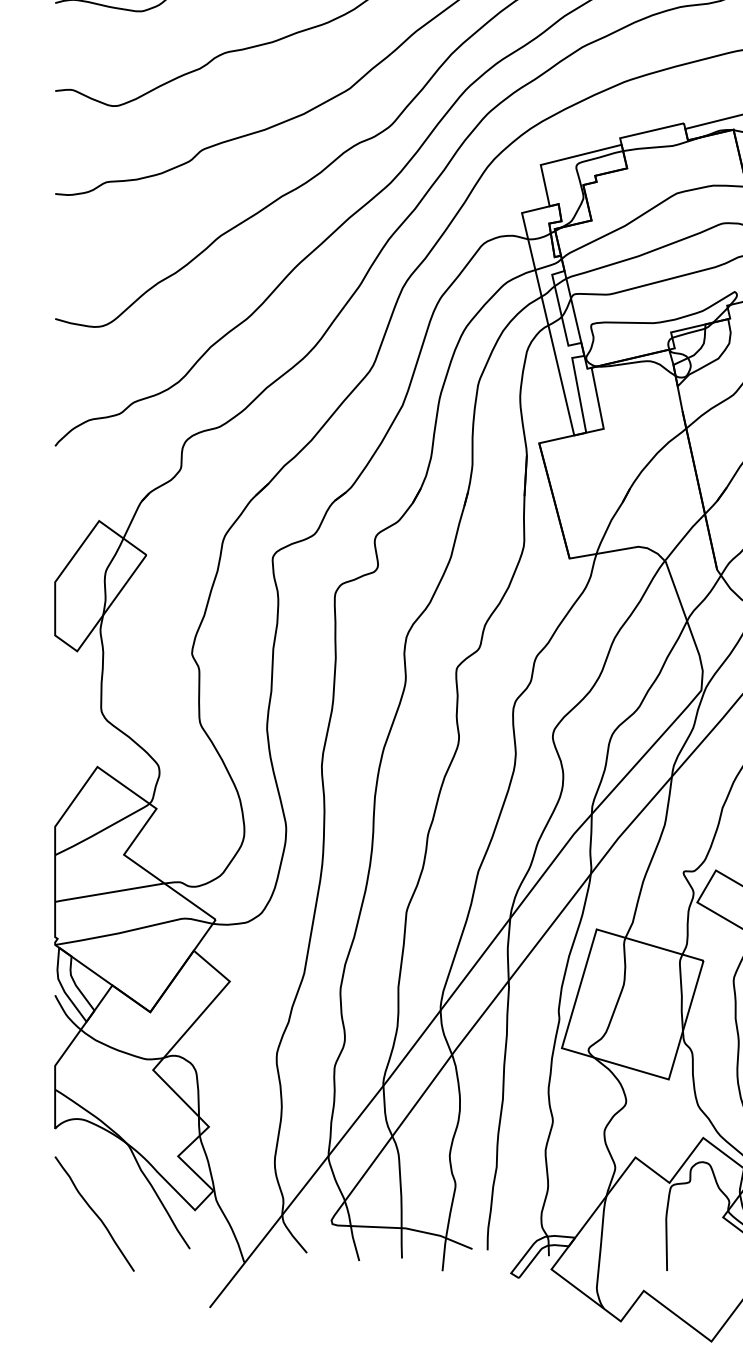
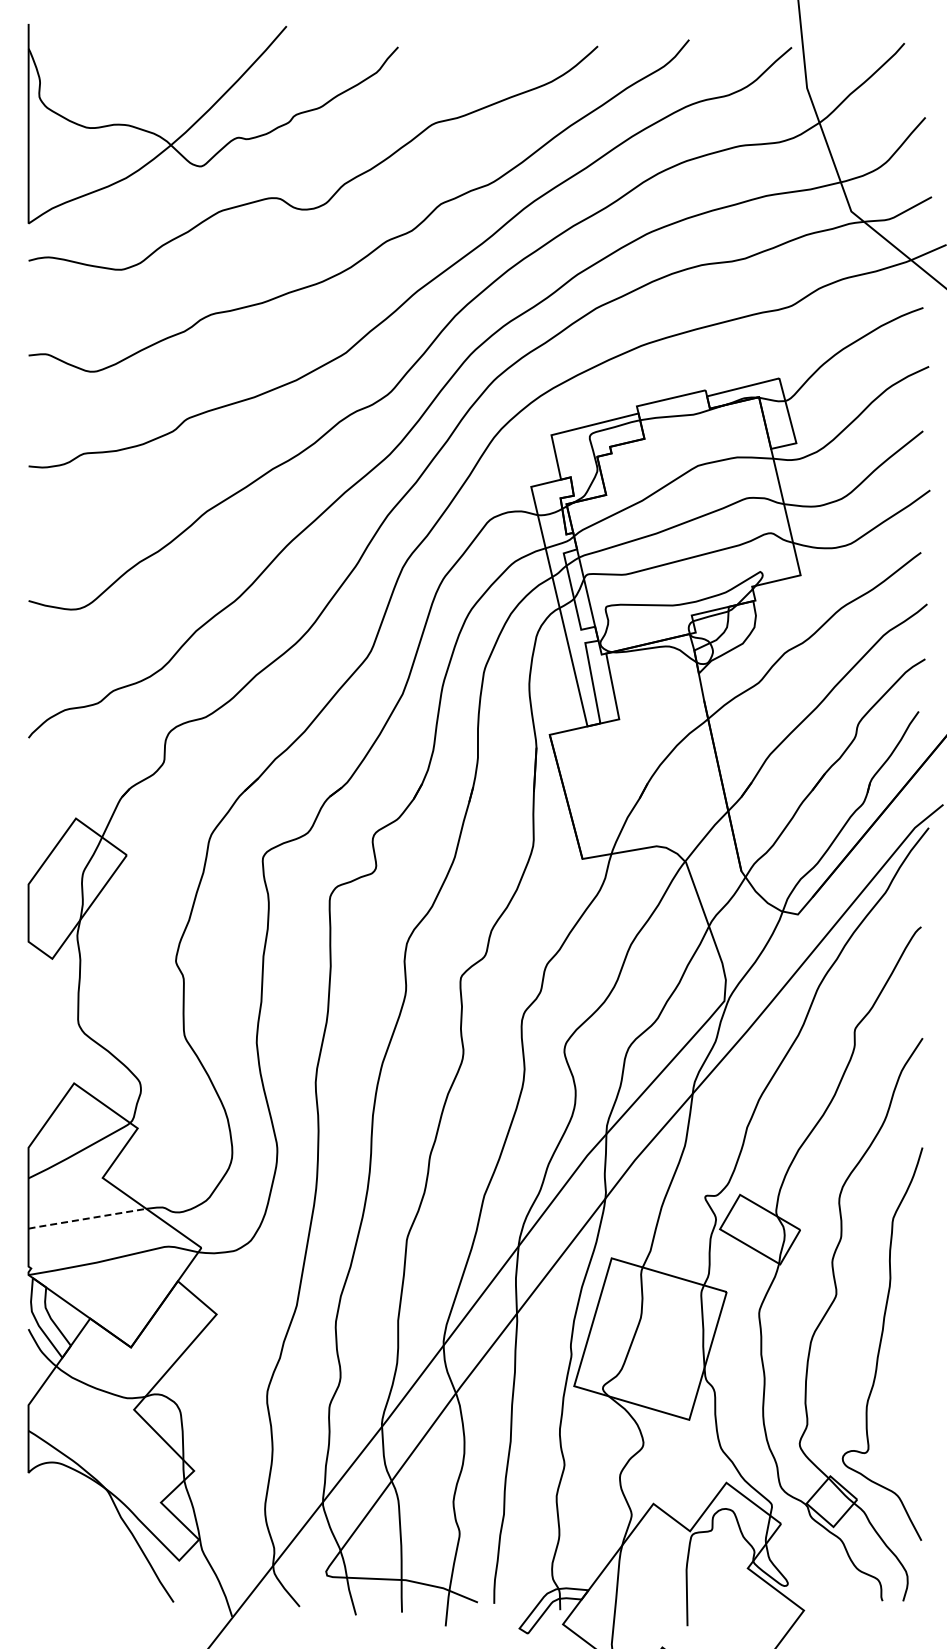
line: (108, 892) -> (86, 1218), solid -> dashed
curve: (95, 1213) -> (71, 1564), removed

